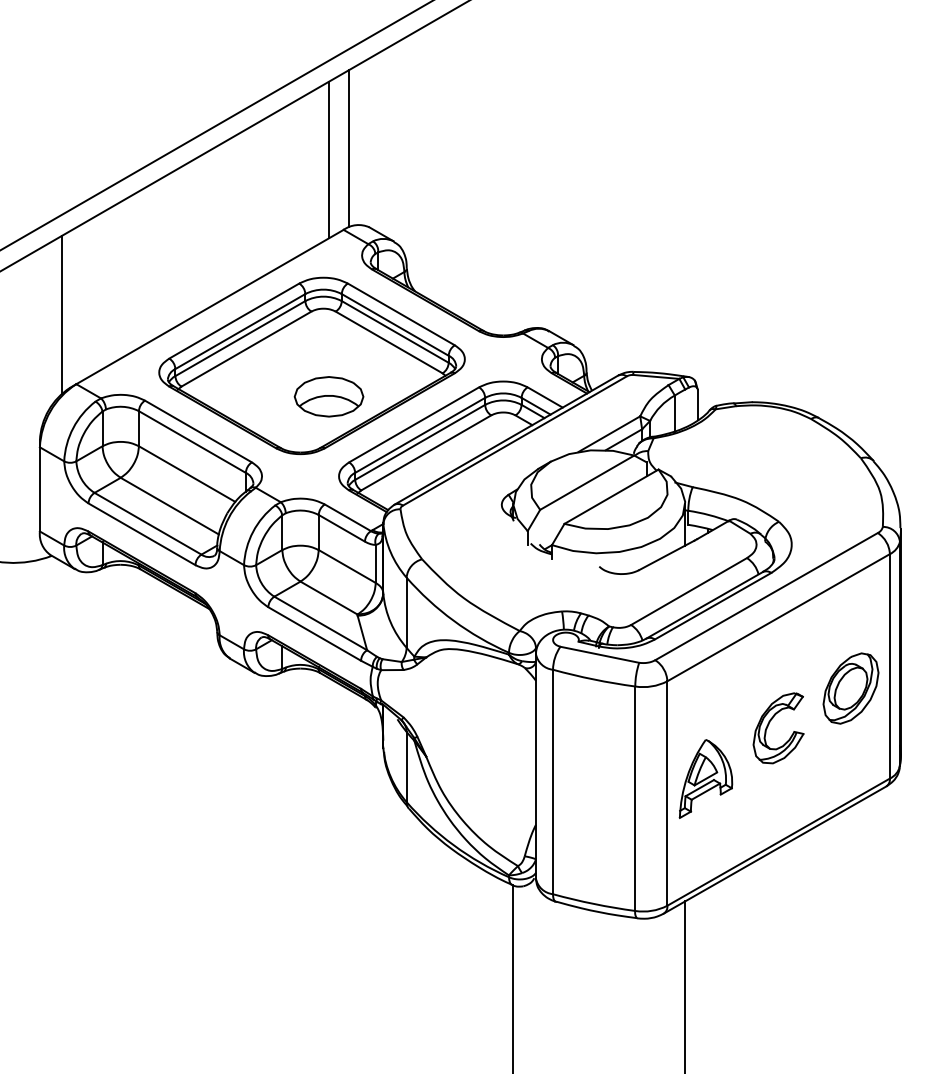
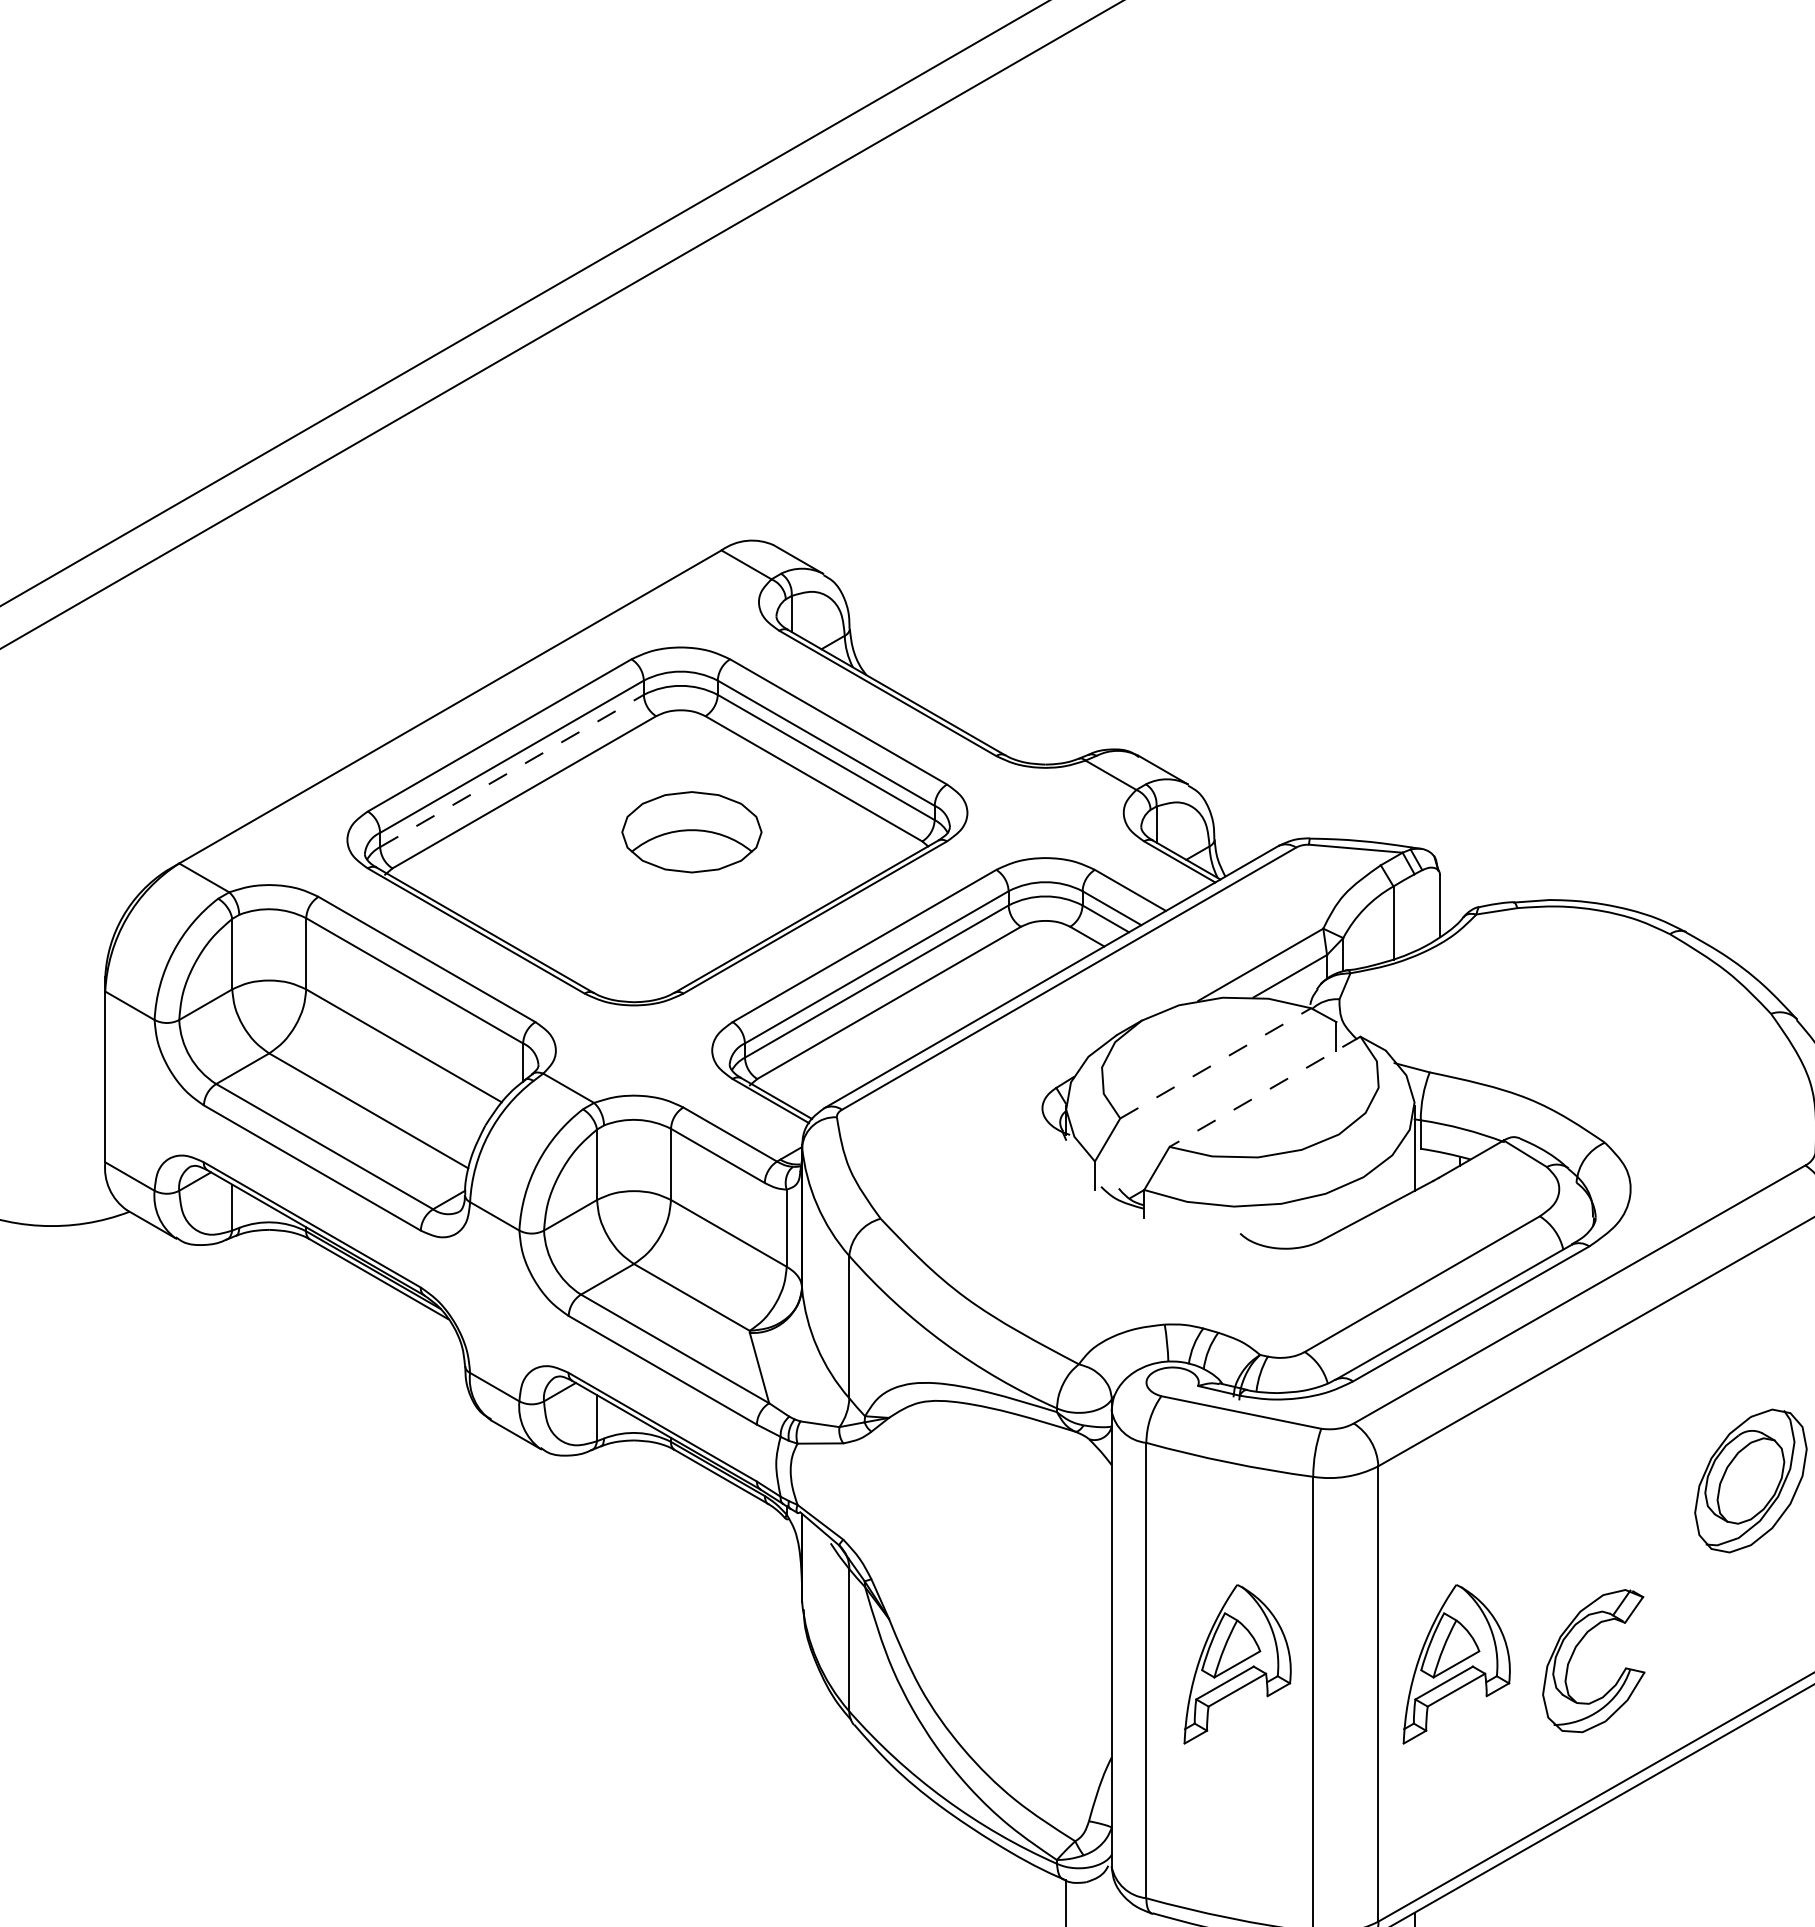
line: (349, 148) -> (733, 385), removed
line: (329, 159) -> (692, 407), removed
line: (61, 314) -> (149, 722), removed
line: (240, 338) -> (512, 770), solid -> dashed
part: (328, 396) -> (690, 831), moved
line: (587, 482) -> (1216, 1062), solid -> dashed
line: (611, 496) -> (1264, 1091), solid -> dashed
part: (769, 724) -> (1575, 1653), moved
part: (597, 778) -> (1236, 1663), added

